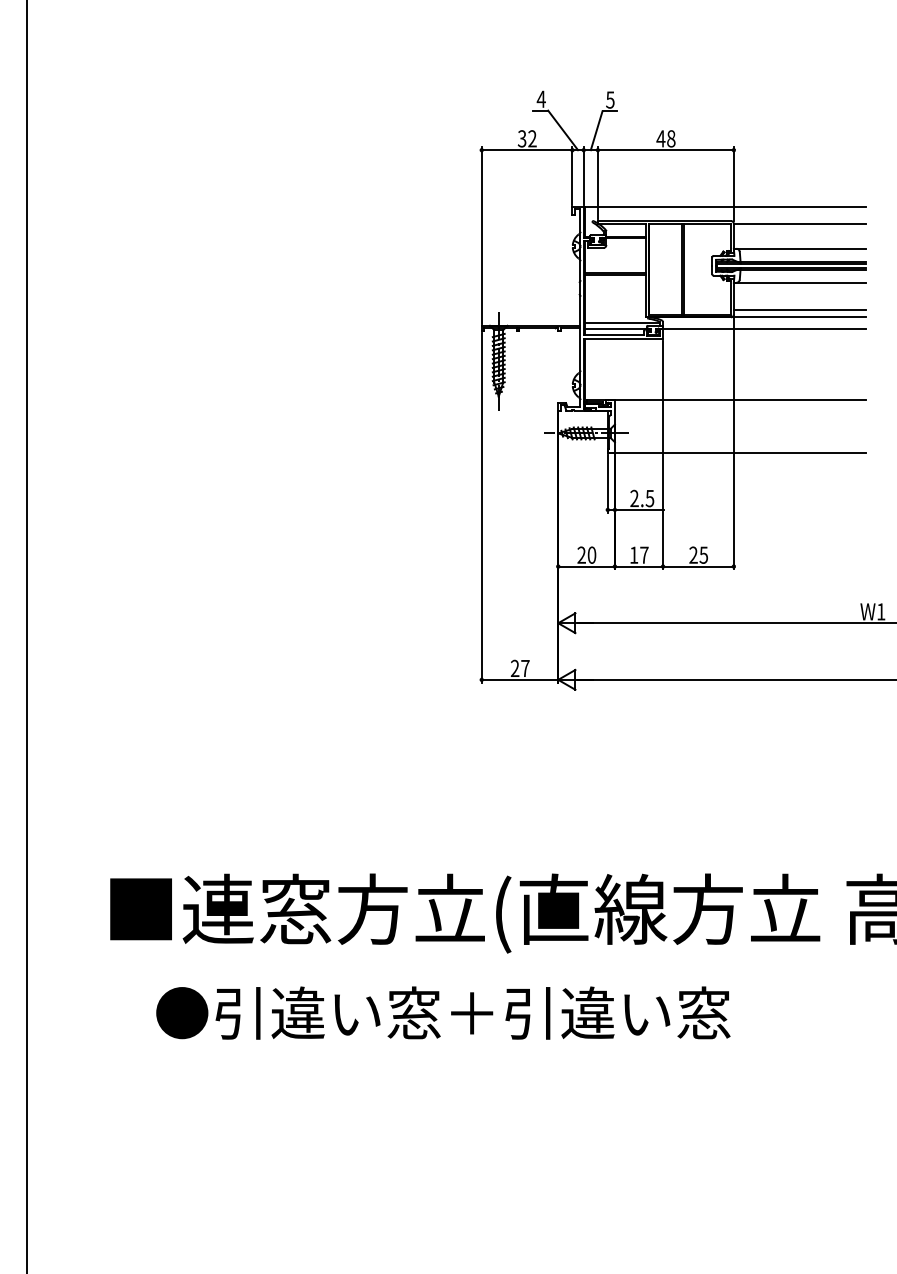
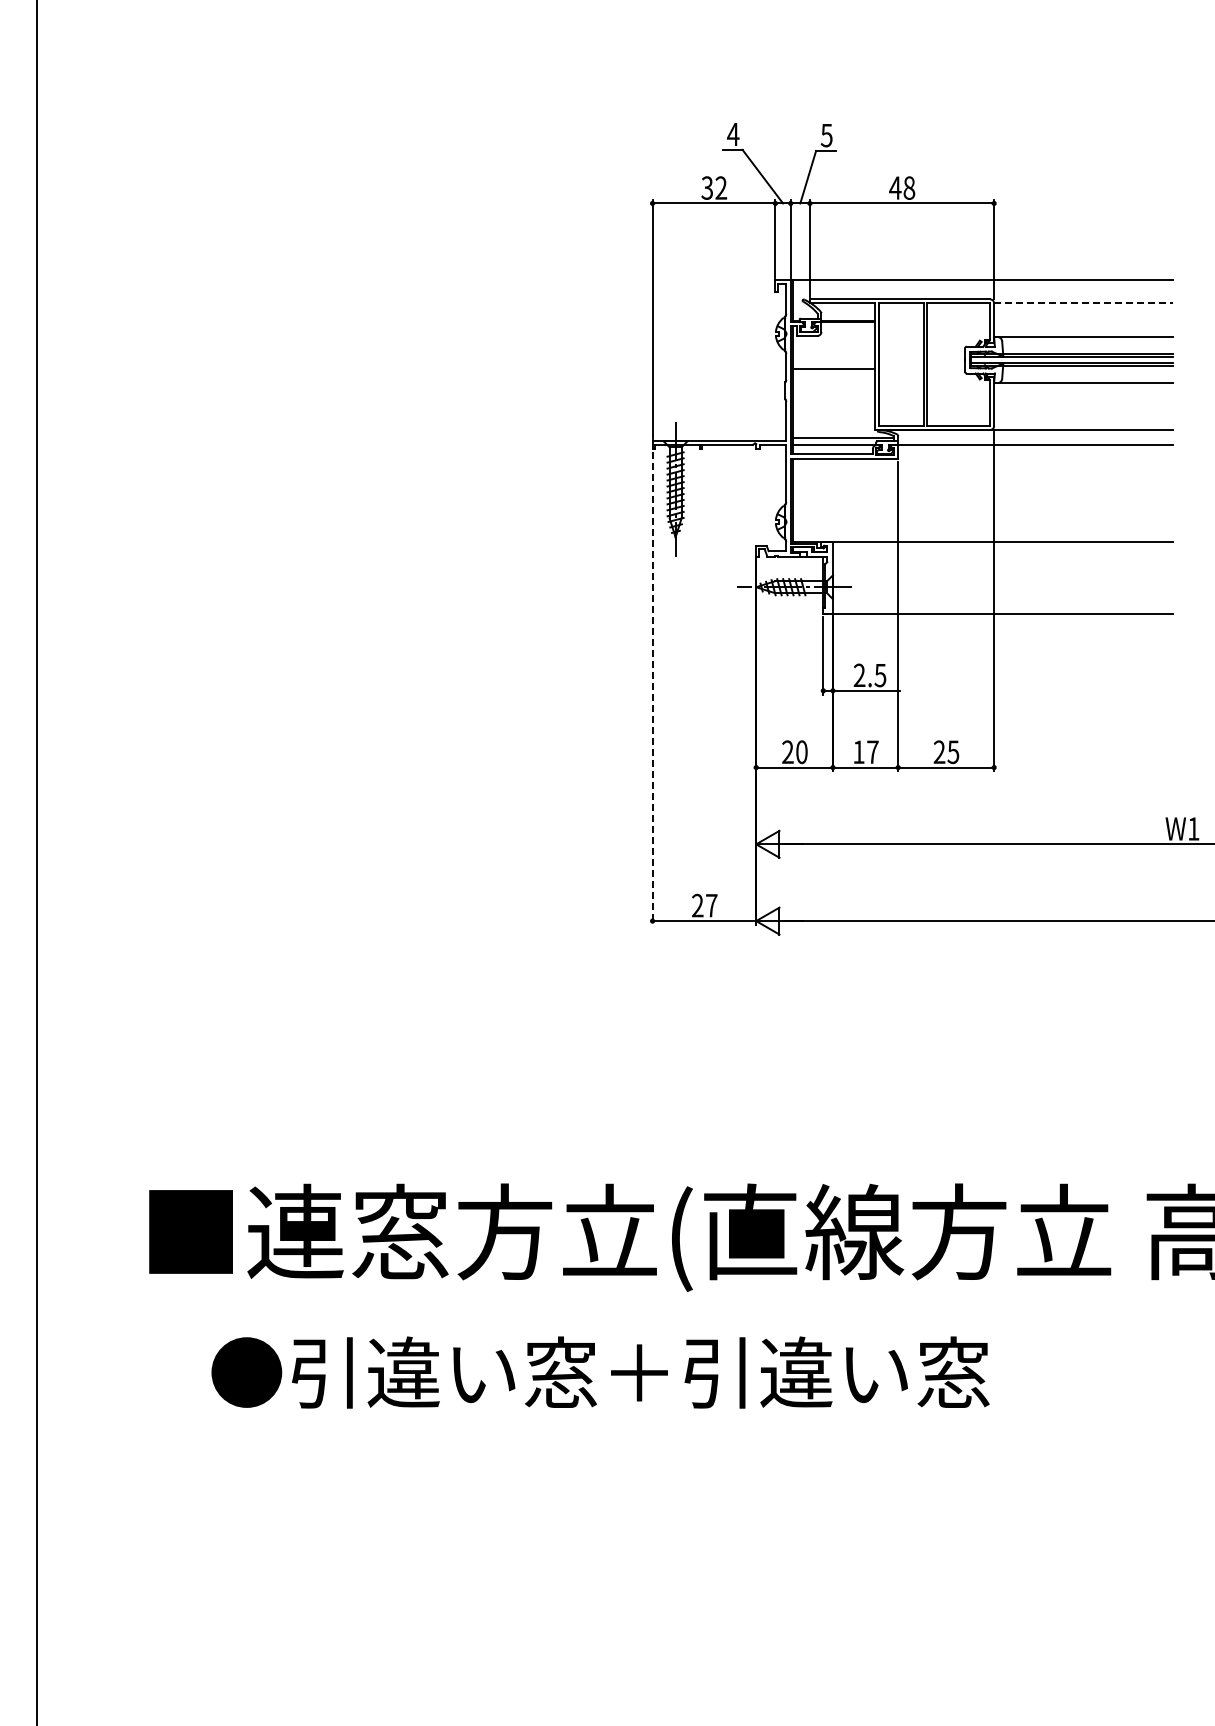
line: (799, 224) -> (1083, 303), solid -> dashed
line: (615, 274) -> (833, 372), removed
line: (799, 310) -> (1083, 420), removed
line: (481, 508) -> (652, 688), solid -> dashed

